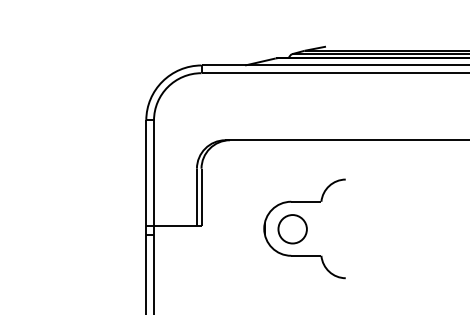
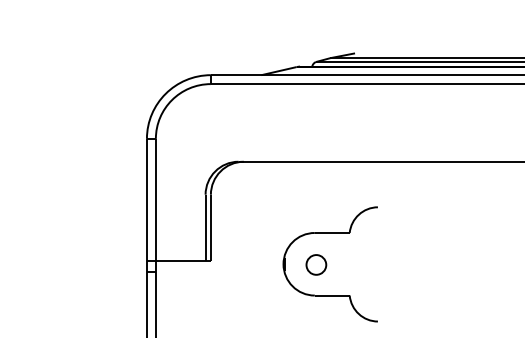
part: (292, 229) -> (316, 265), size x0.6

